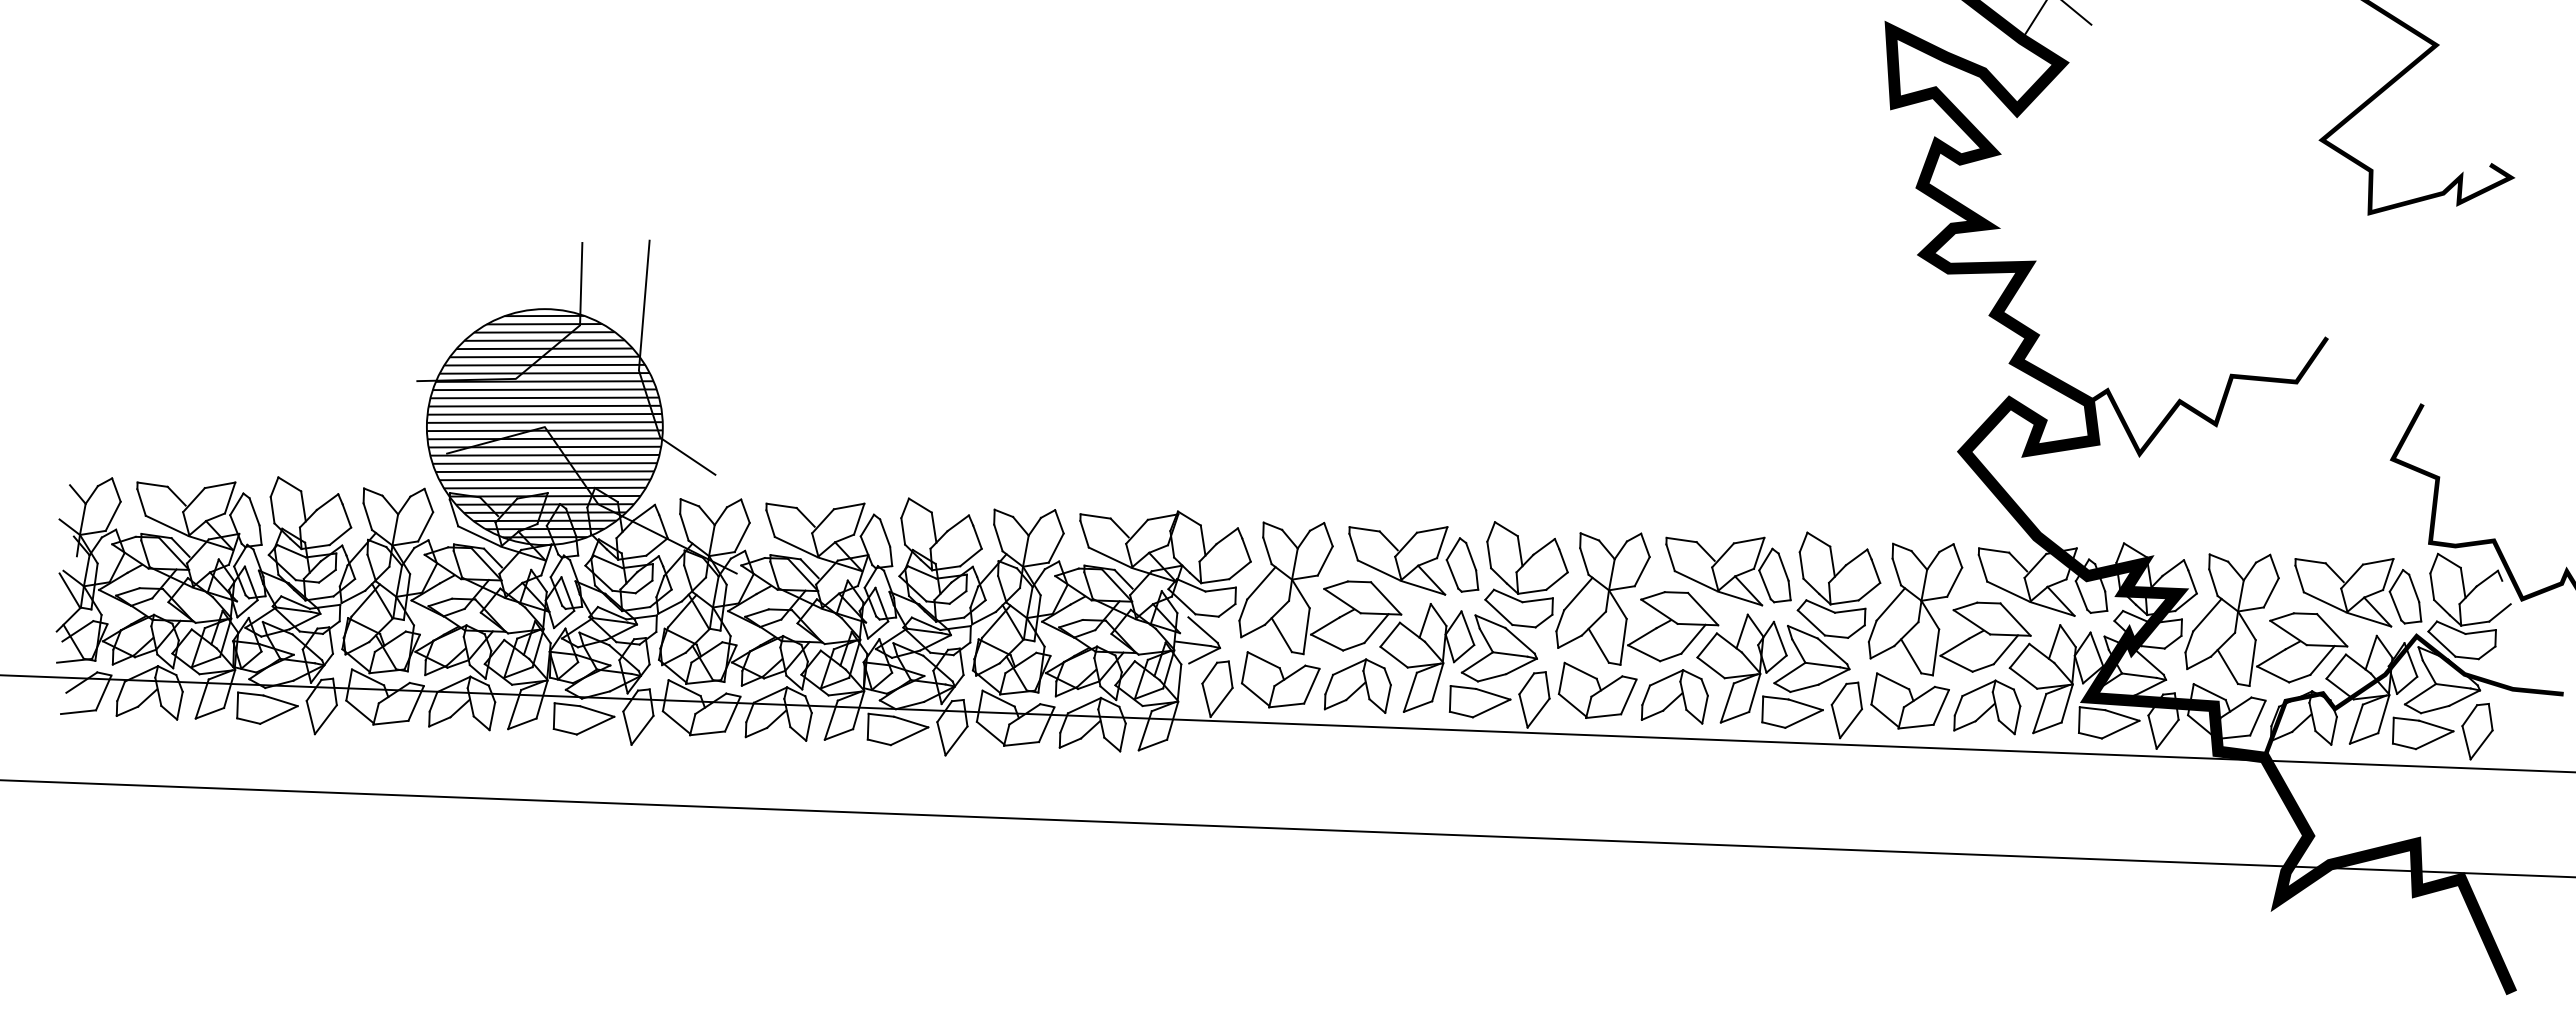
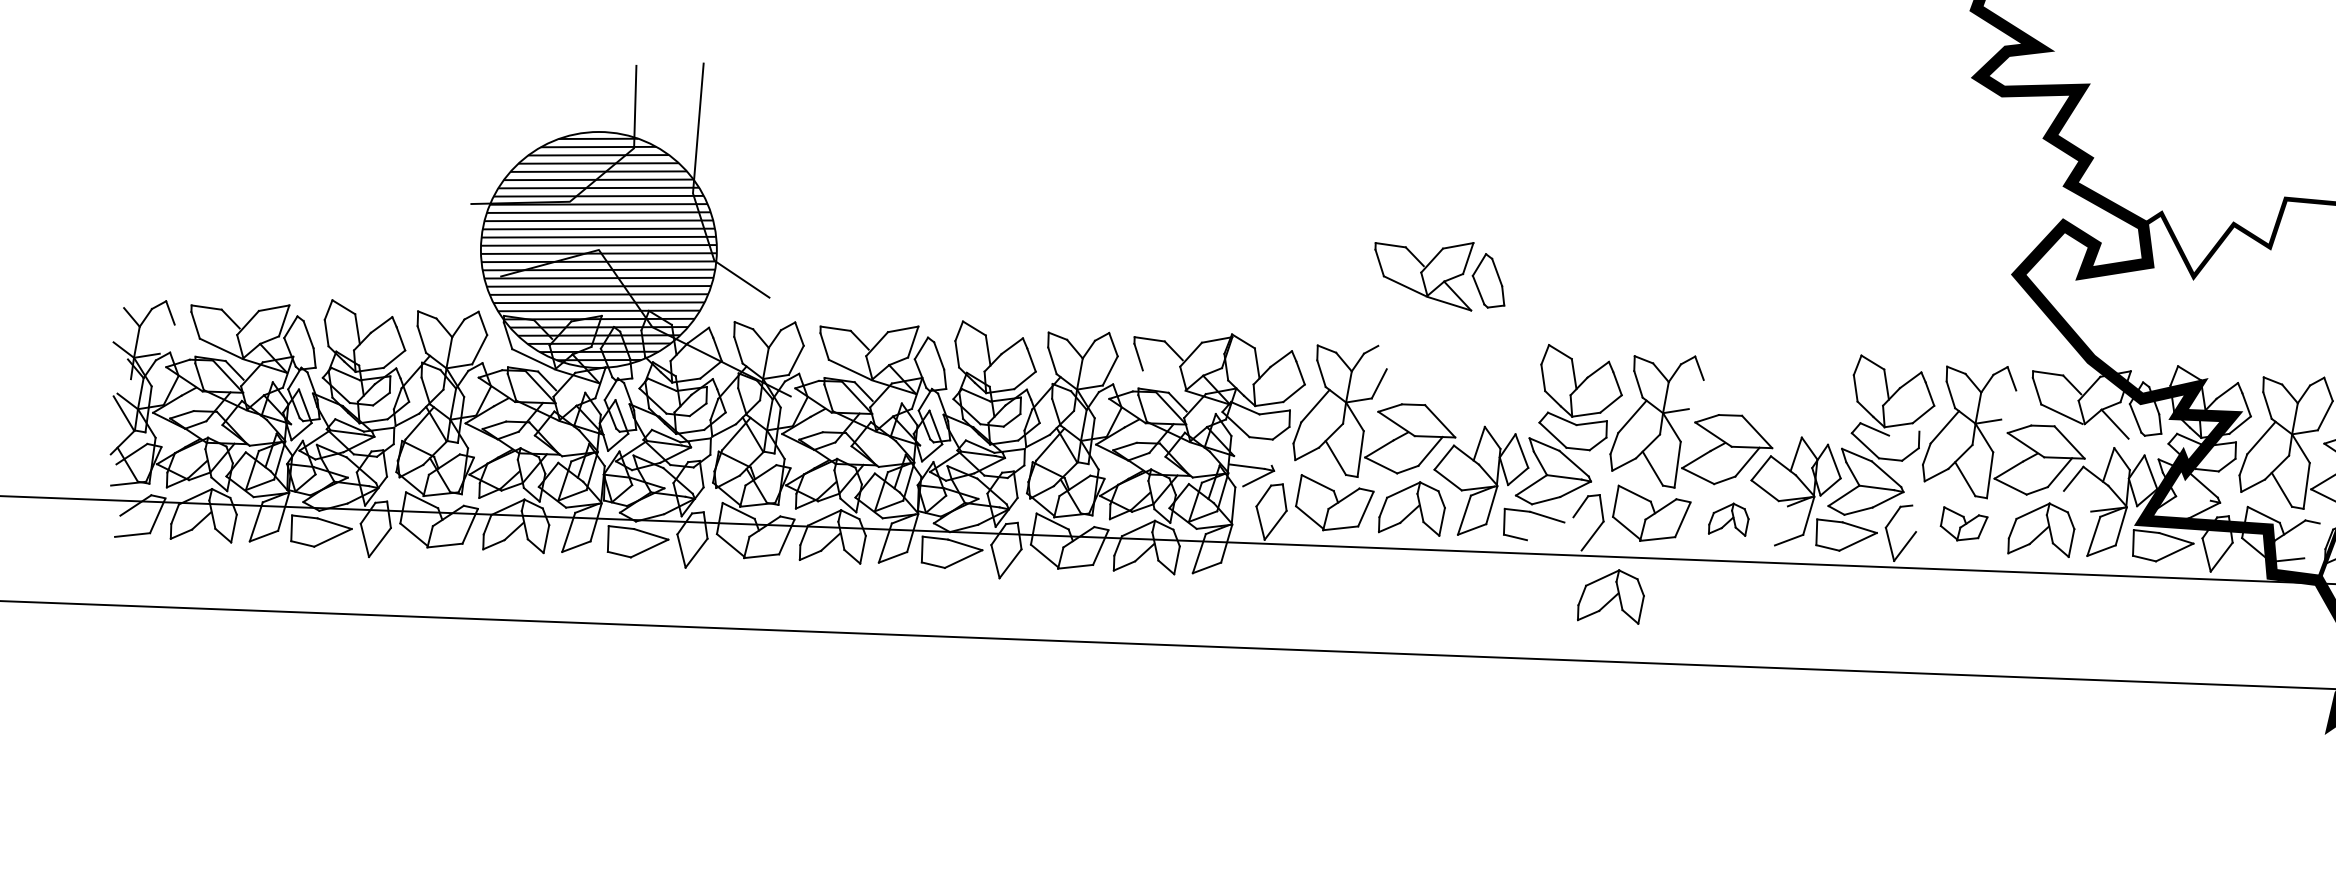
line: (112, 515) -> (166, 338), removed
line: (1328, 534) -> (1382, 357), removed
line: (1109, 557) -> (1163, 380), removed
part: (1413, 560) -> (1439, 276), moved
line: (1641, 571) -> (1695, 394), removed
part: (1728, 571) -> (1782, 394), removed
line: (1954, 581) -> (2008, 404), removed
line: (2051, 608) -> (2105, 431), removed
line: (1849, 610) -> (1903, 433), removed
line: (1202, 630) -> (1256, 453), removed
line: (2138, 675) -> (2192, 498), removed
line: (2023, 678) -> (2077, 501), removed
line: (1859, 695) -> (1913, 518), removed
part: (1674, 696) -> (1728, 519), size x0.6
part: (1909, 700) -> (1963, 523), size x0.6
line: (1726, 702) -> (1780, 525), removed
line: (1491, 708) -> (1545, 531), removed
line: (1523, 710) -> (1577, 533), removed
line: (2257, 718) -> (2311, 541), removed
part: (1556, 773) -> (1610, 596), added

